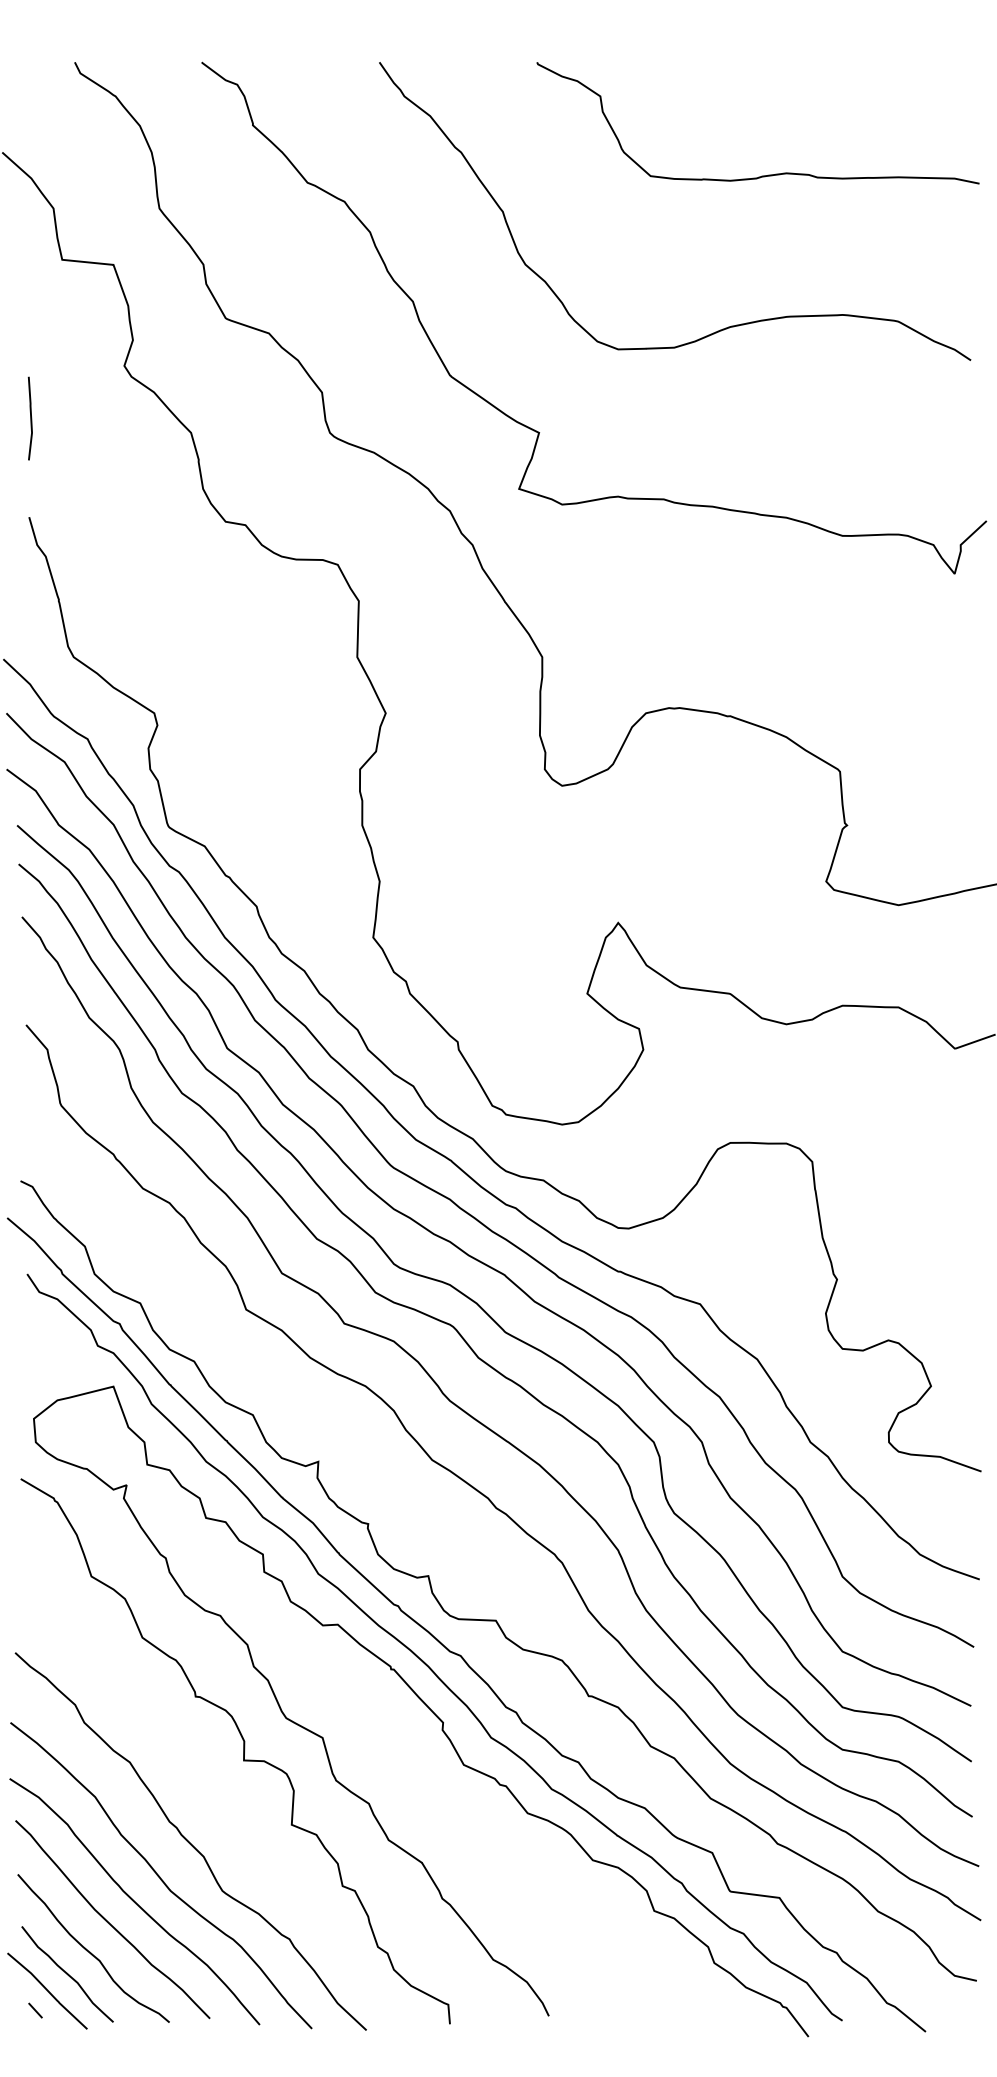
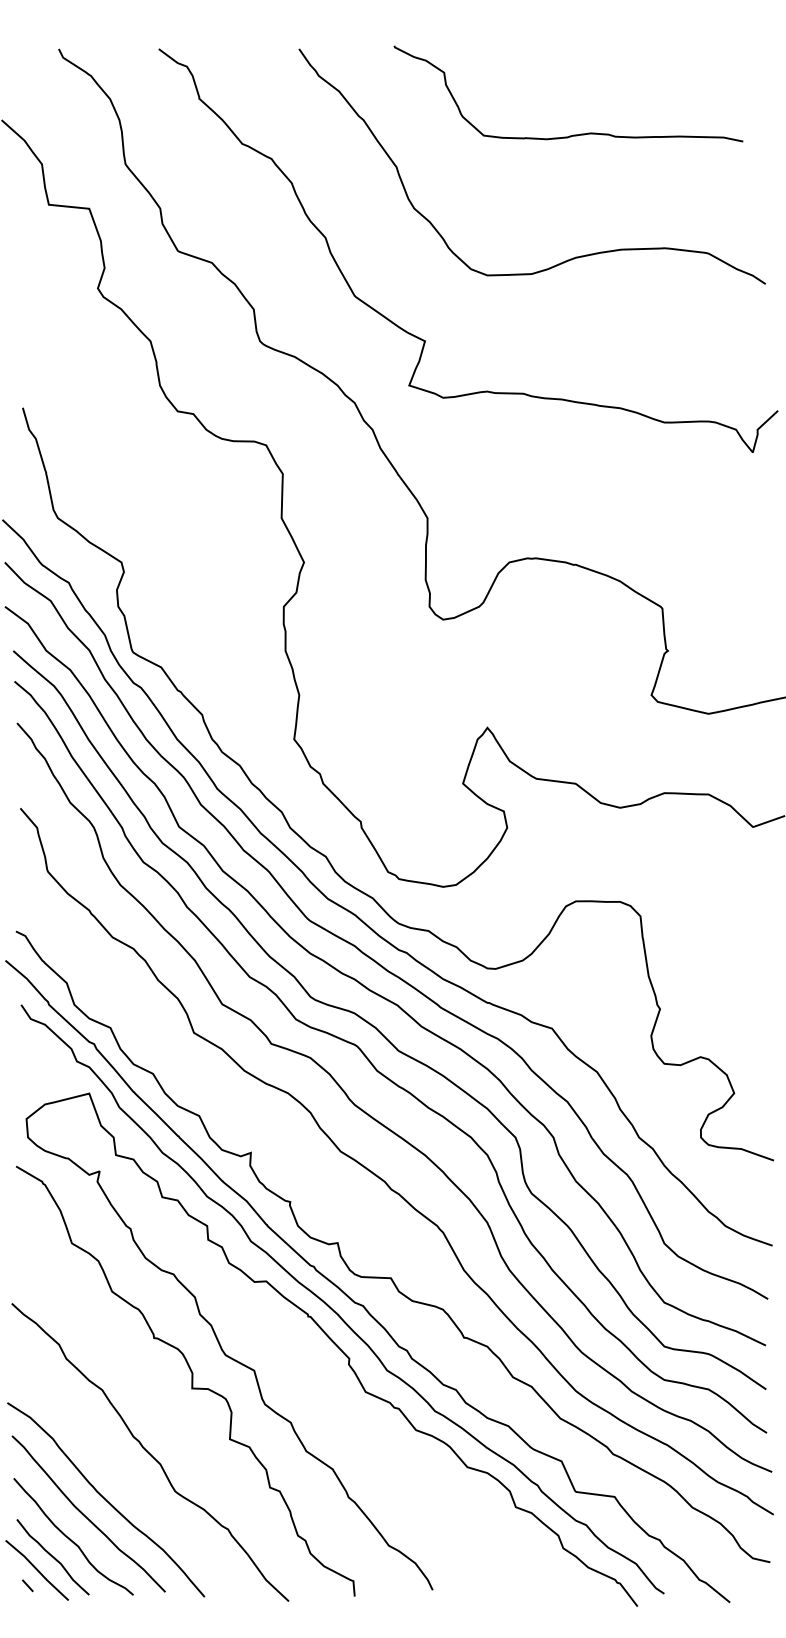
curve: (761, 175) -> (571, 135), moved
line: (30, 418) -> (23, 329), removed
curve: (160, 1876) -> (126, 1480), removed

